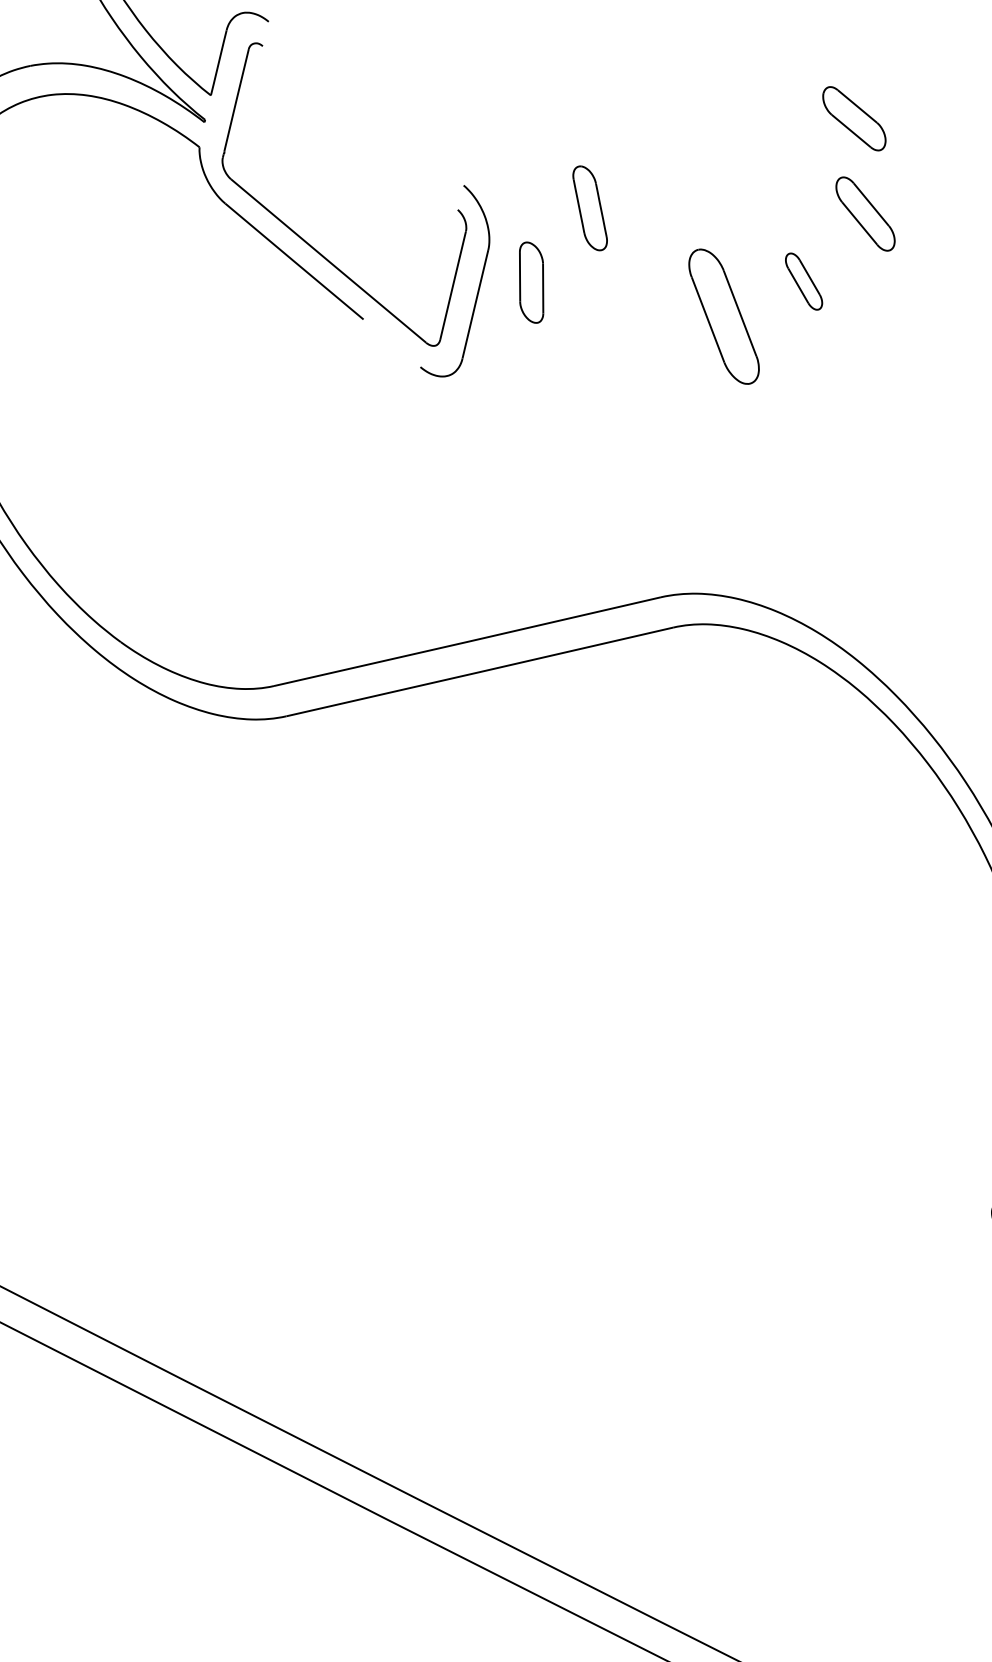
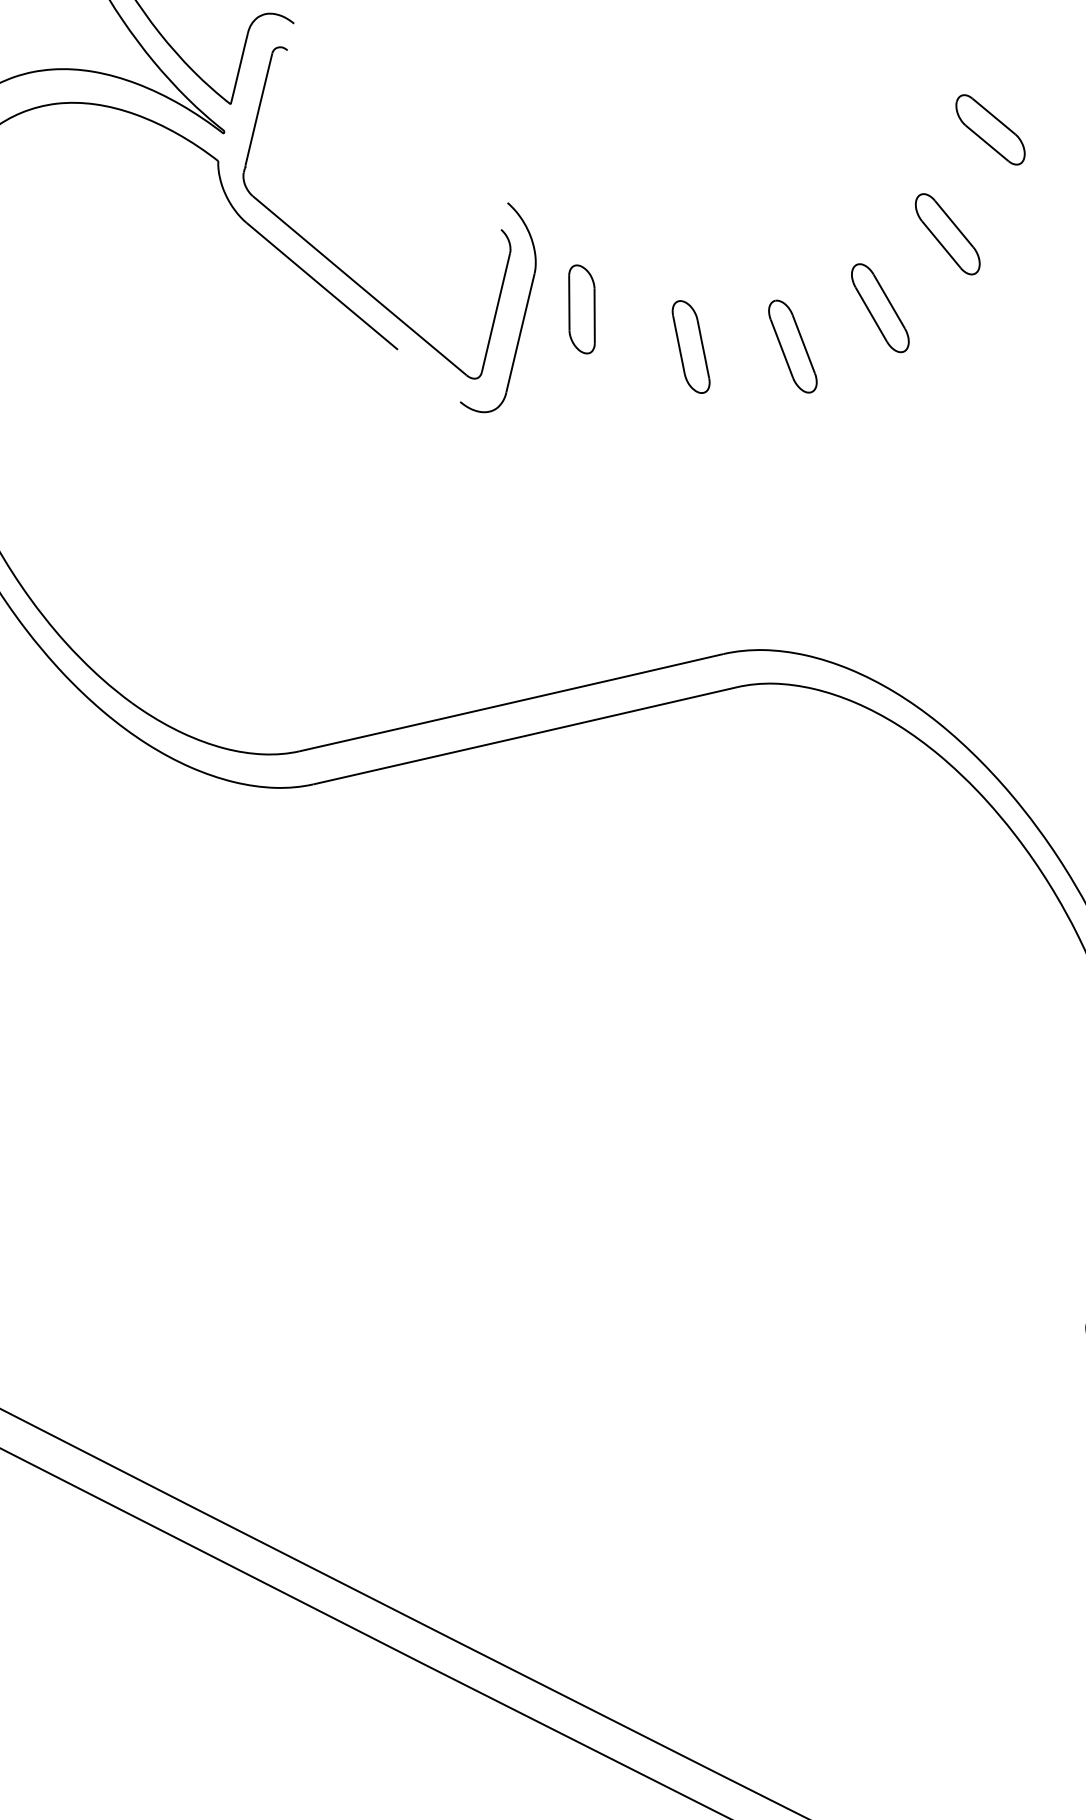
part: (854, 118) -> (990, 129), moved
part: (589, 207) -> (690, 346), moved
part: (804, 281) -> (880, 308), size x1.43
part: (723, 316) -> (792, 346), size x0.62

